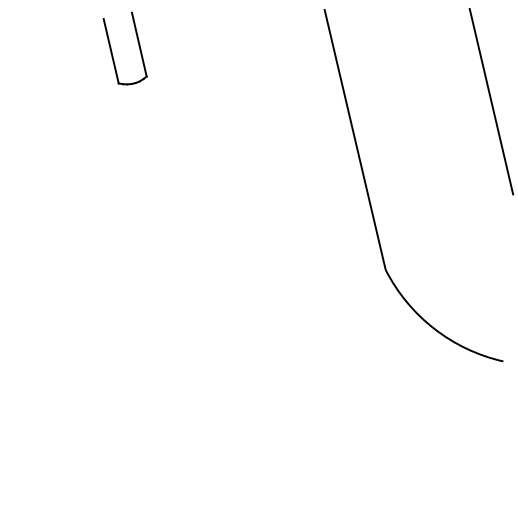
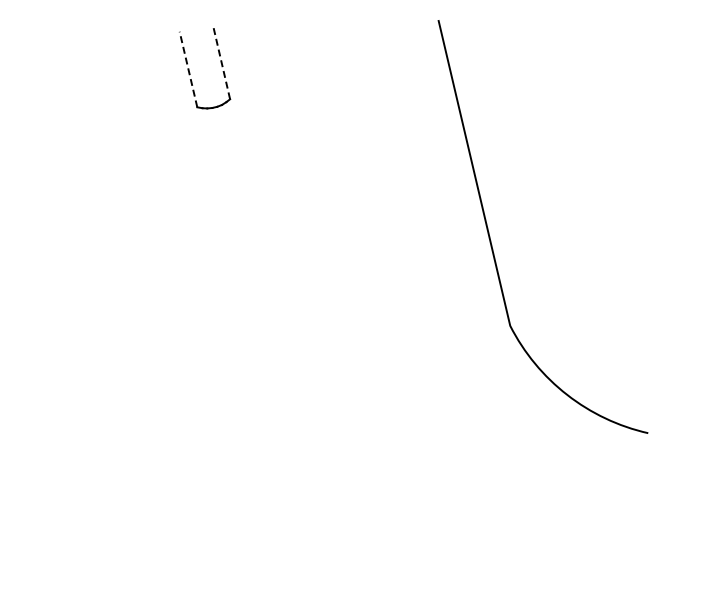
line: (139, 44) -> (221, 61), solid -> dashed
line: (111, 51) -> (188, 69), solid -> dashed
line: (490, 101) -> (633, 128), removed

